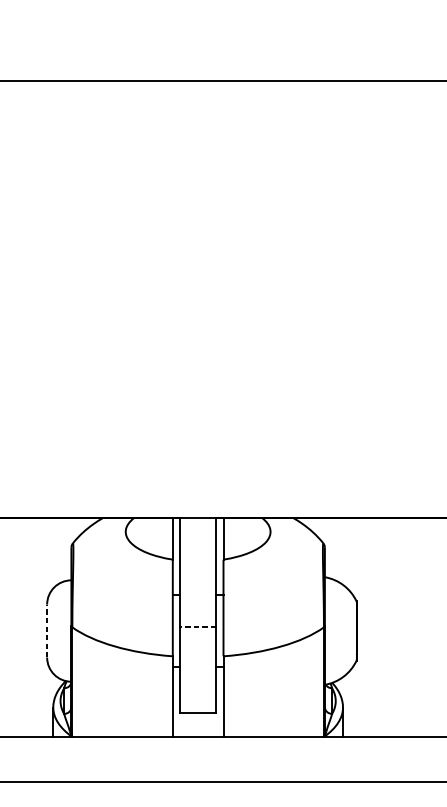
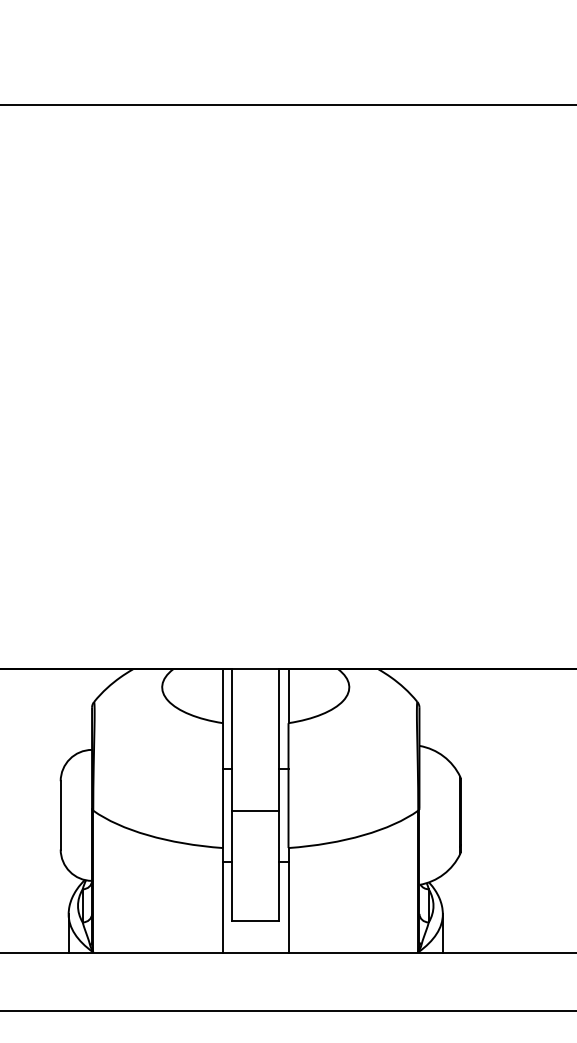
line: (197, 627) -> (255, 810), dashed -> solid
line: (46, 630) -> (60, 814), dashed -> solid

